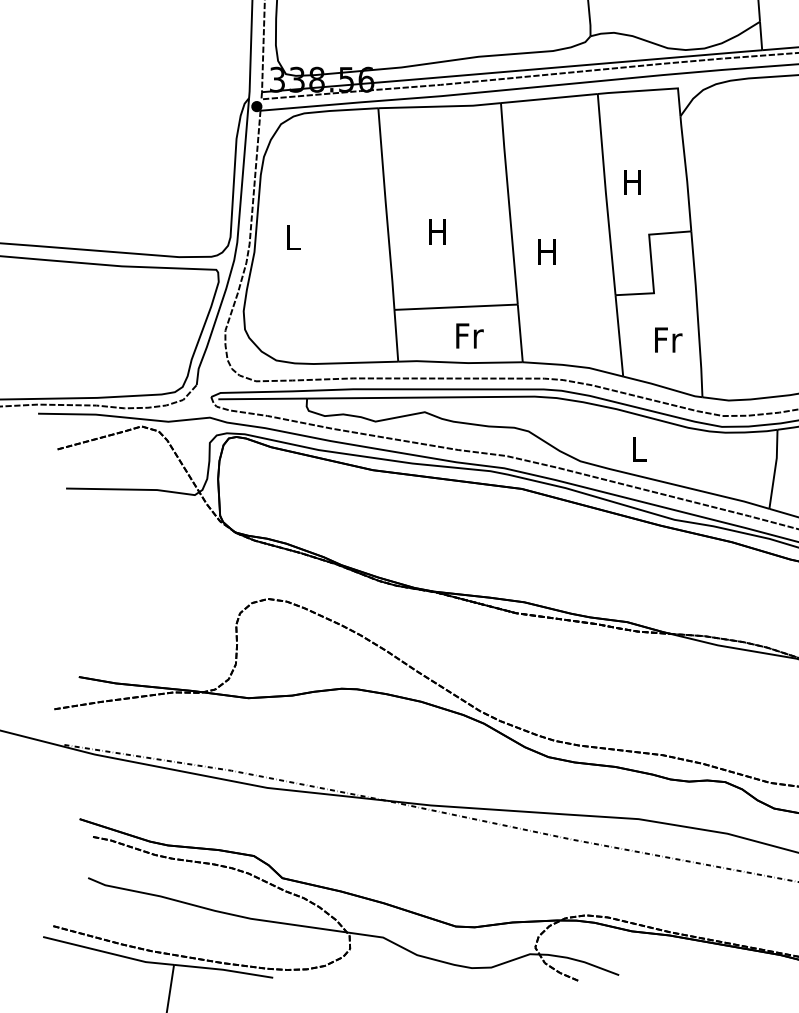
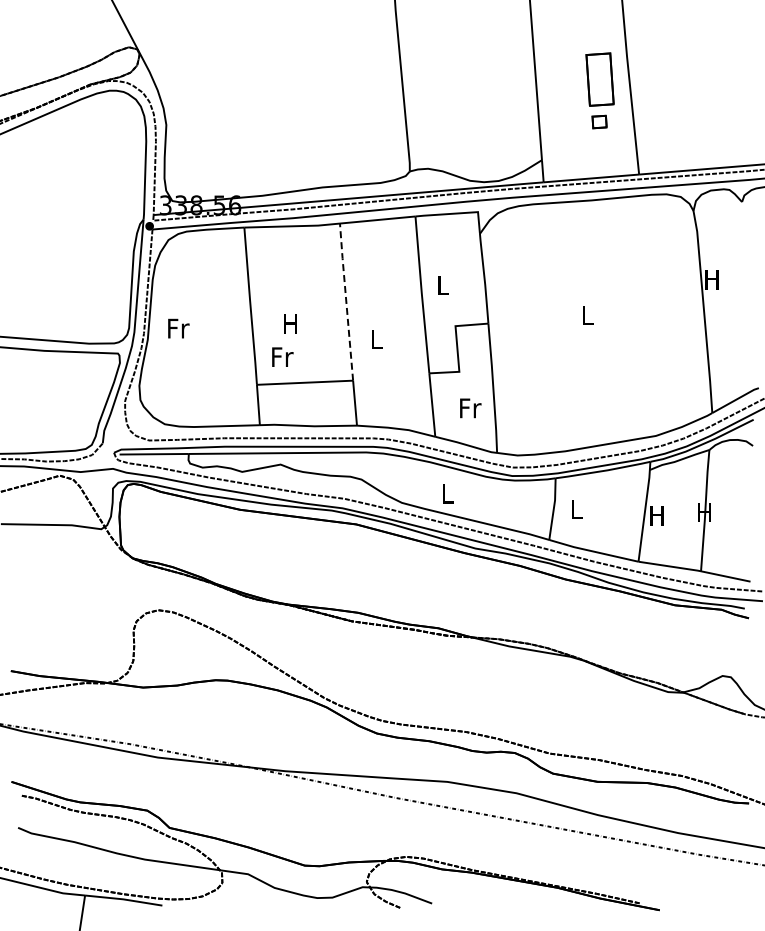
text: (632, 182) -> (442, 285), H -> L
line: (509, 203) -> (346, 301), solid -> dashed
text: (293, 237) -> (178, 328), L -> Fr
text: (546, 251) -> (375, 339), H -> L
text: (469, 335) -> (282, 356), moved

